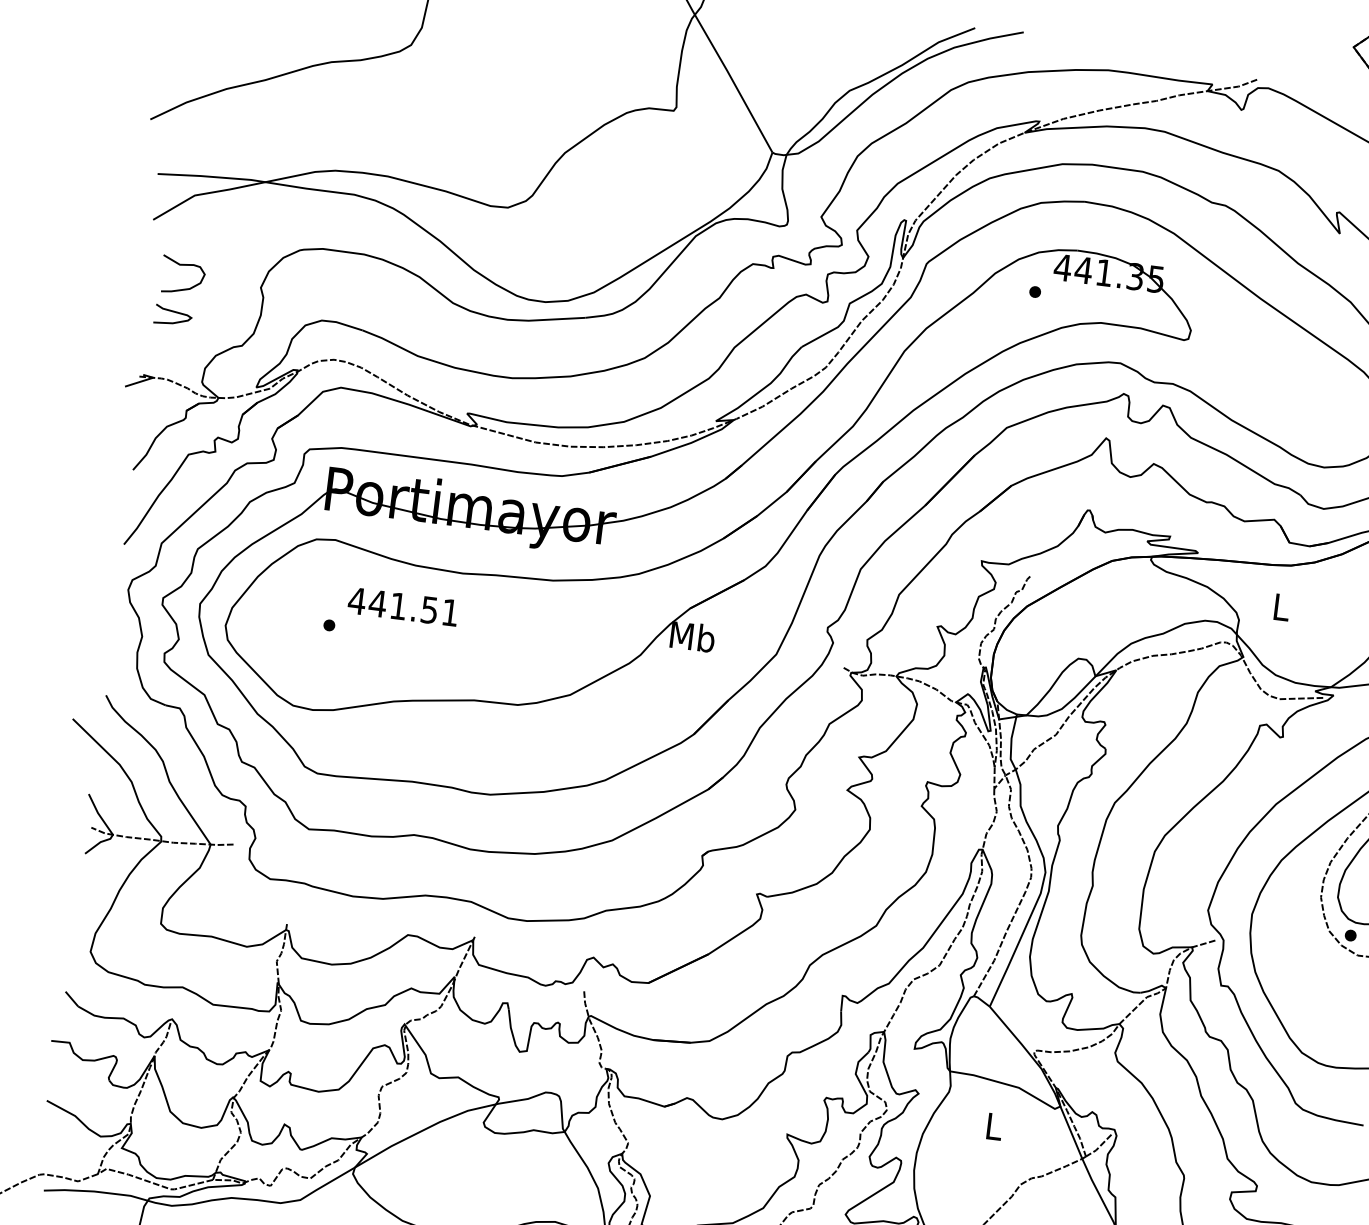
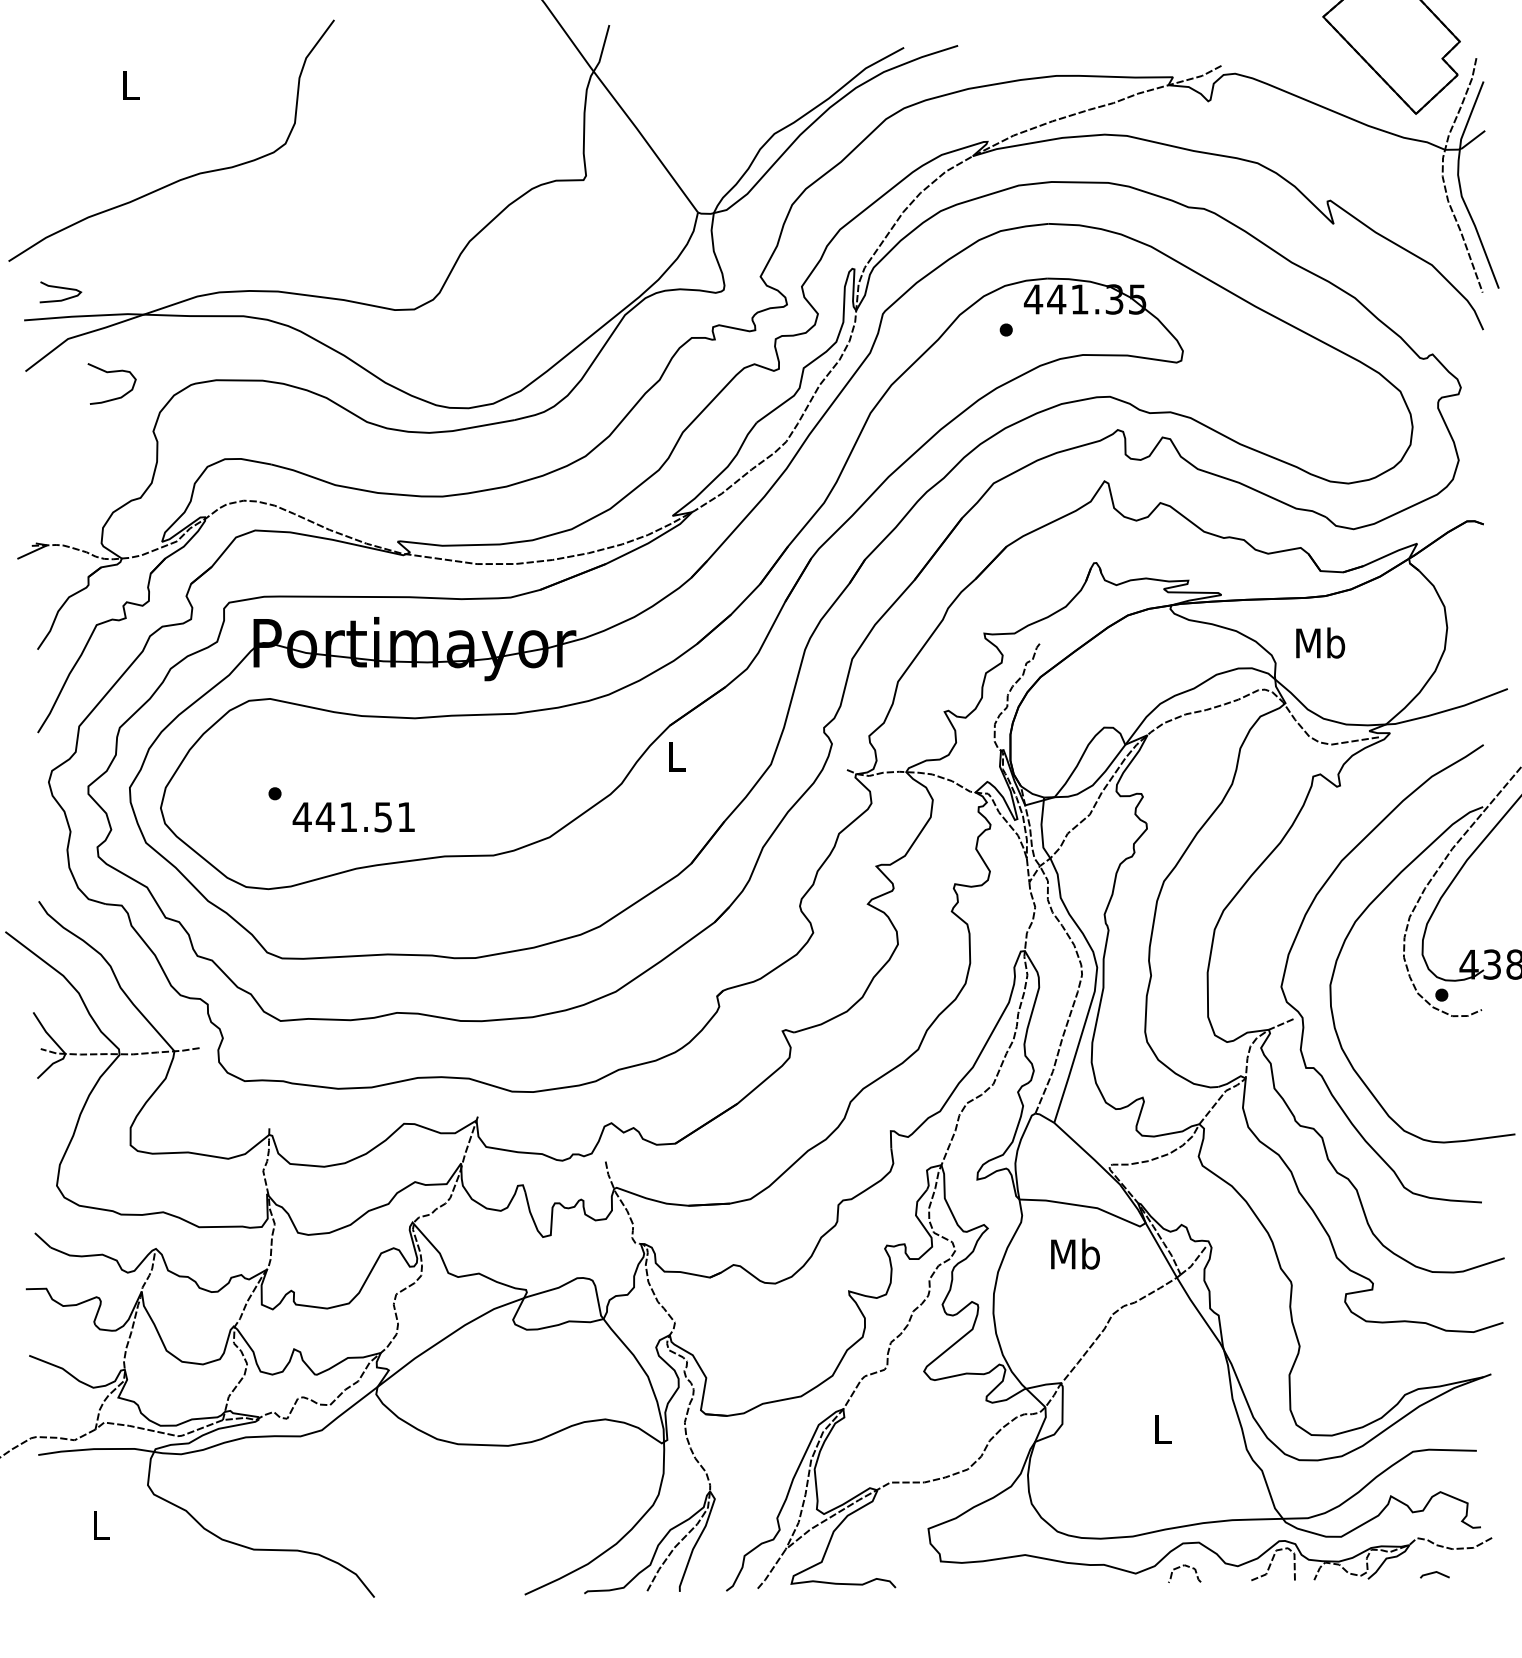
curve: (180, 265) -> (107, 373), moved
curve: (173, 312) -> (60, 288), moved
text: (1281, 606) -> (1320, 642), L -> Mb
text: (402, 607) -> (353, 817), moved
text: (692, 635) -> (676, 755), Mb -> L
text: (994, 1125) -> (1075, 1253), L -> Mb

